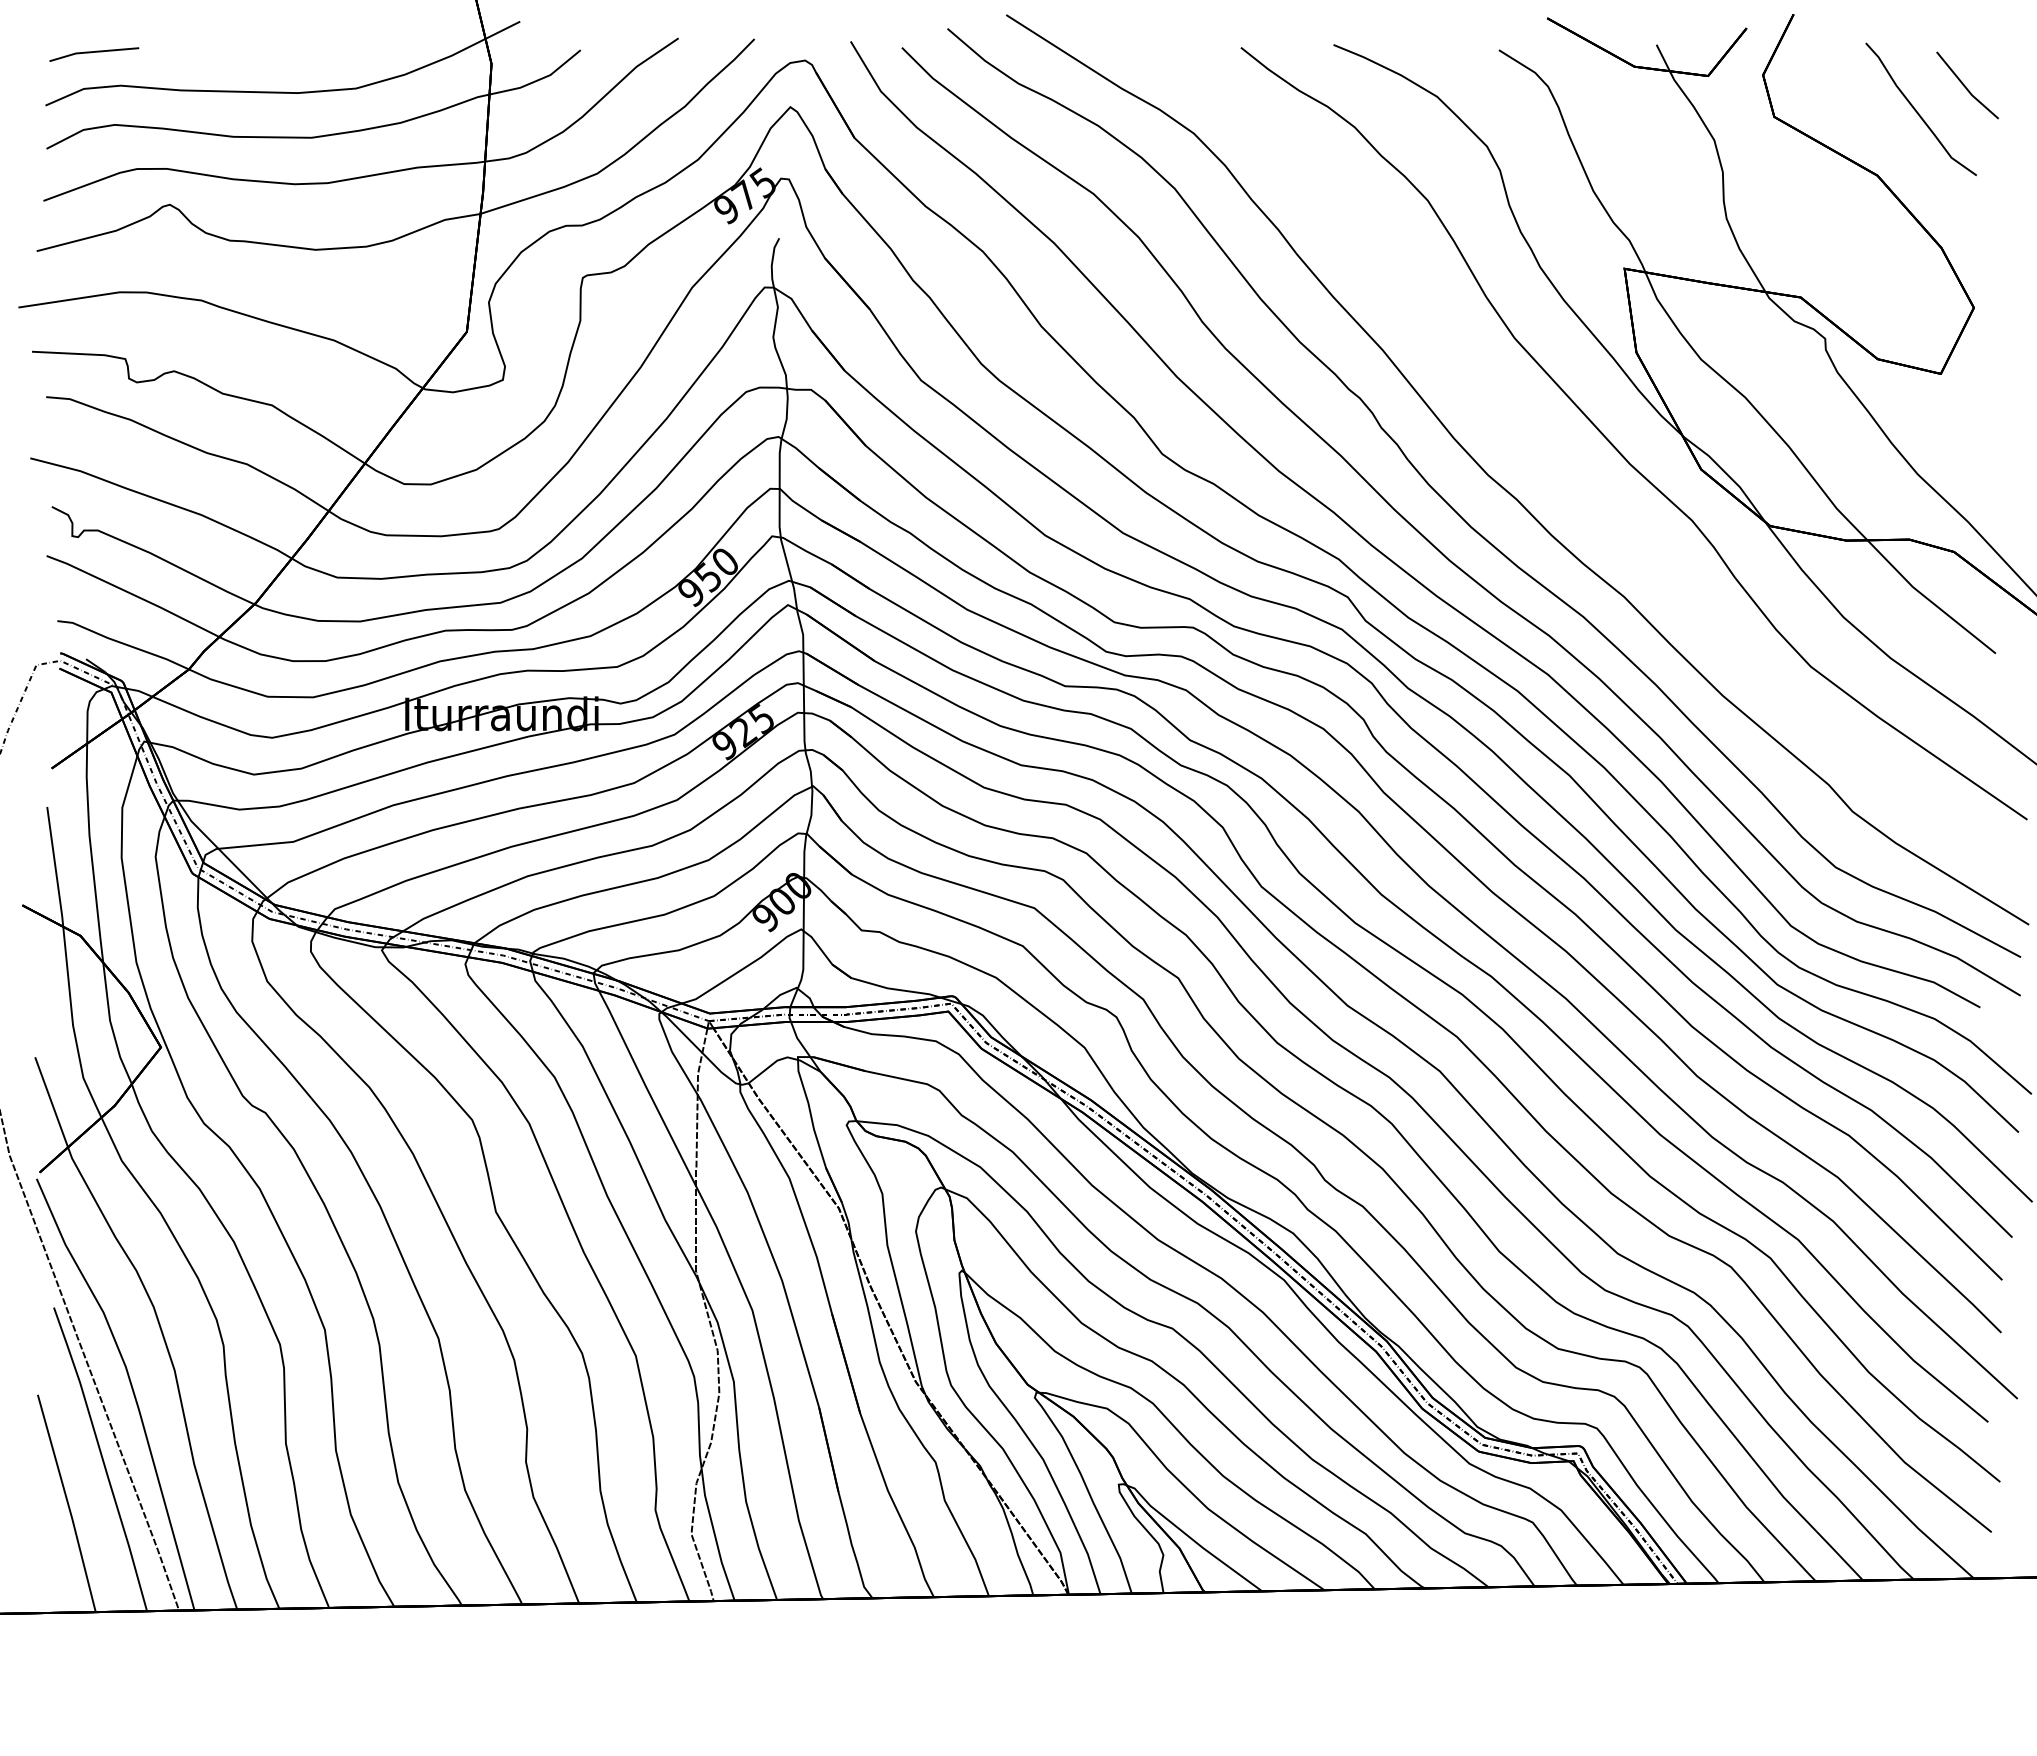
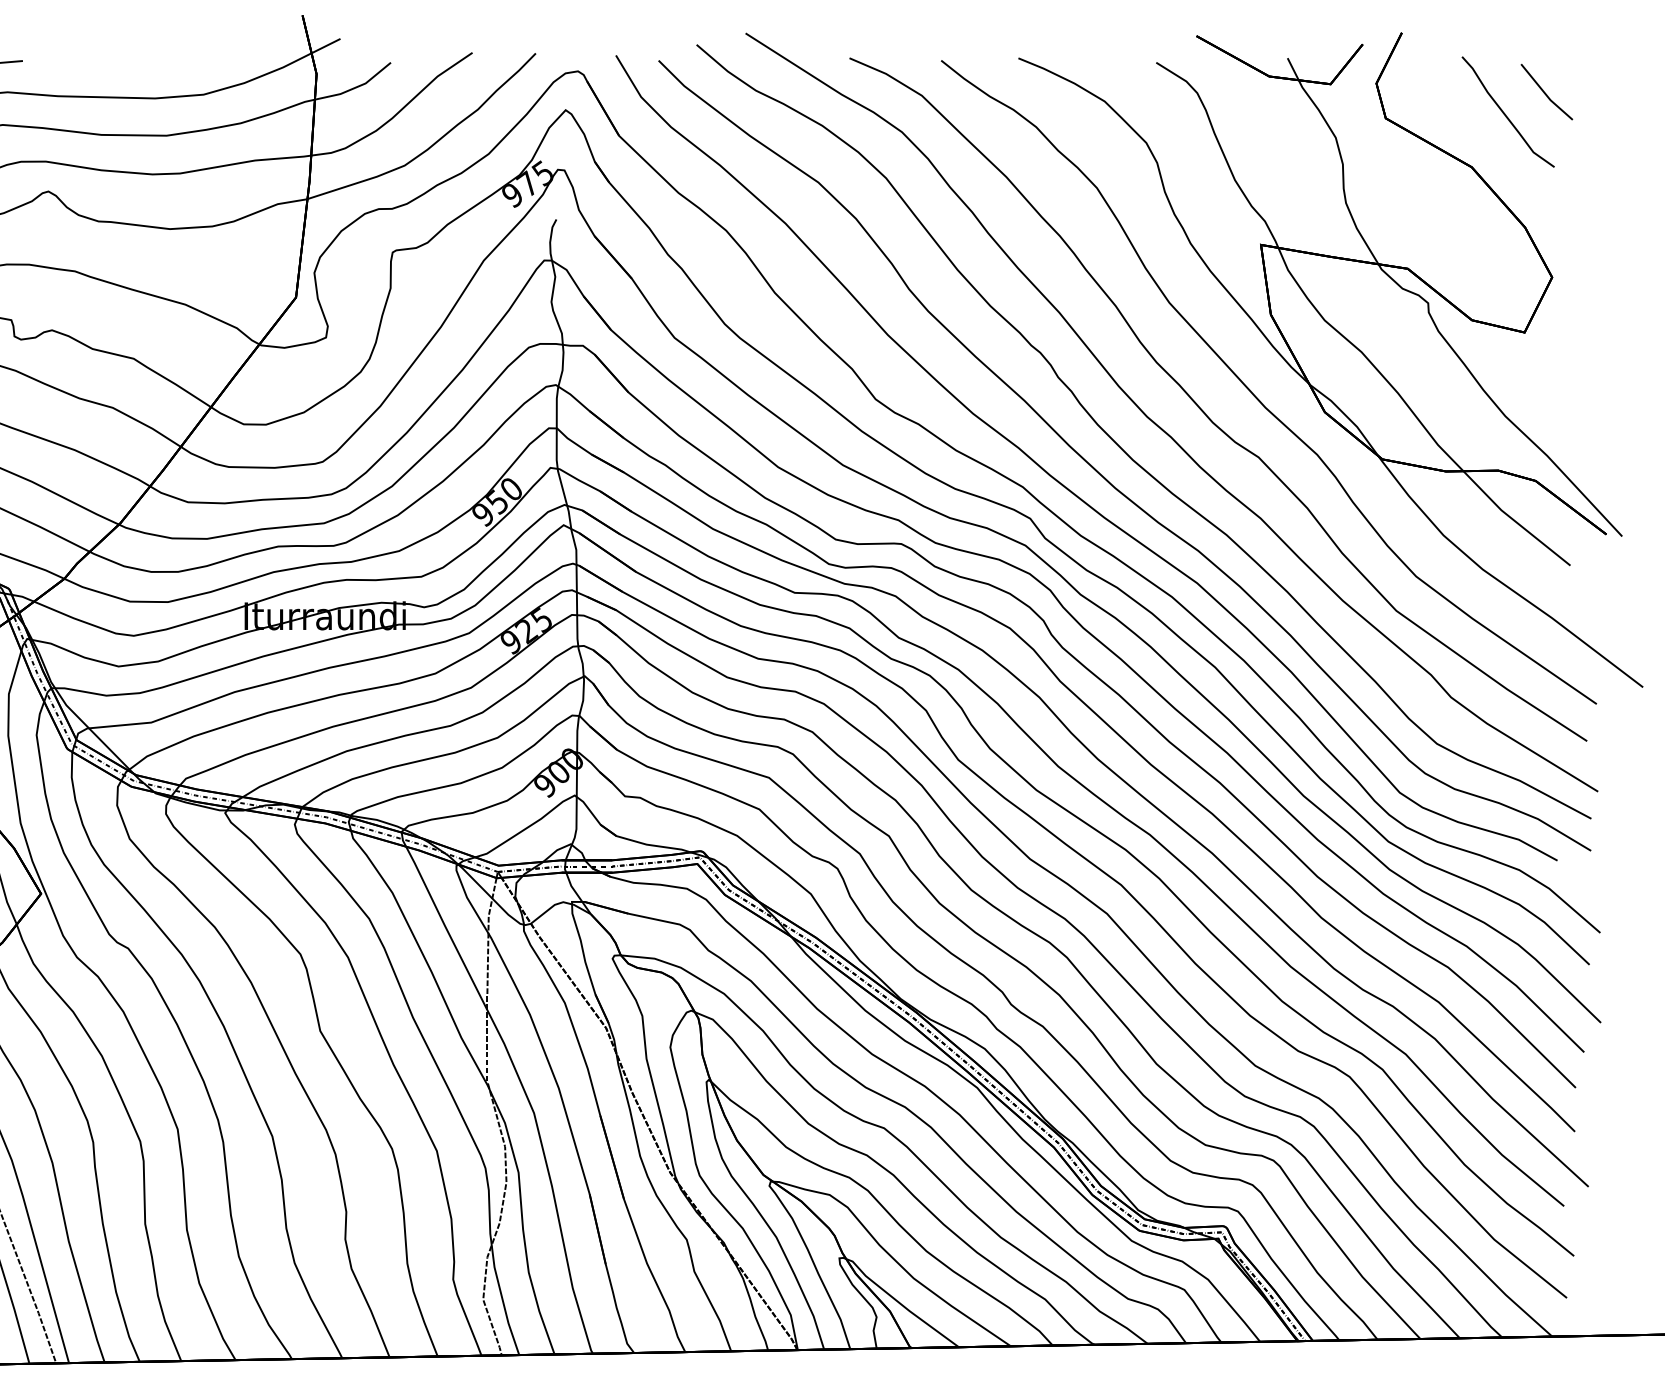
curve: (1556, 468) -> (1204, 411), added

